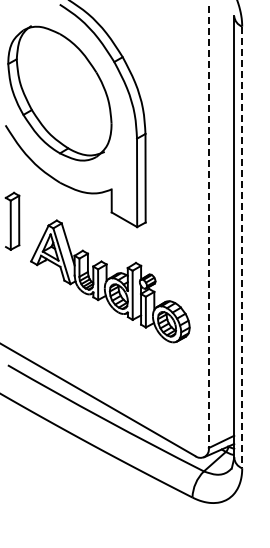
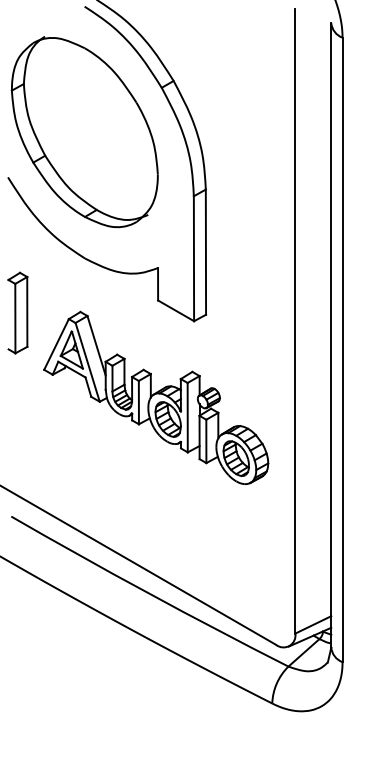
line: (208, 227) -> (294, 321), dashed -> solid
line: (242, 247) -> (342, 350), dashed -> solid

